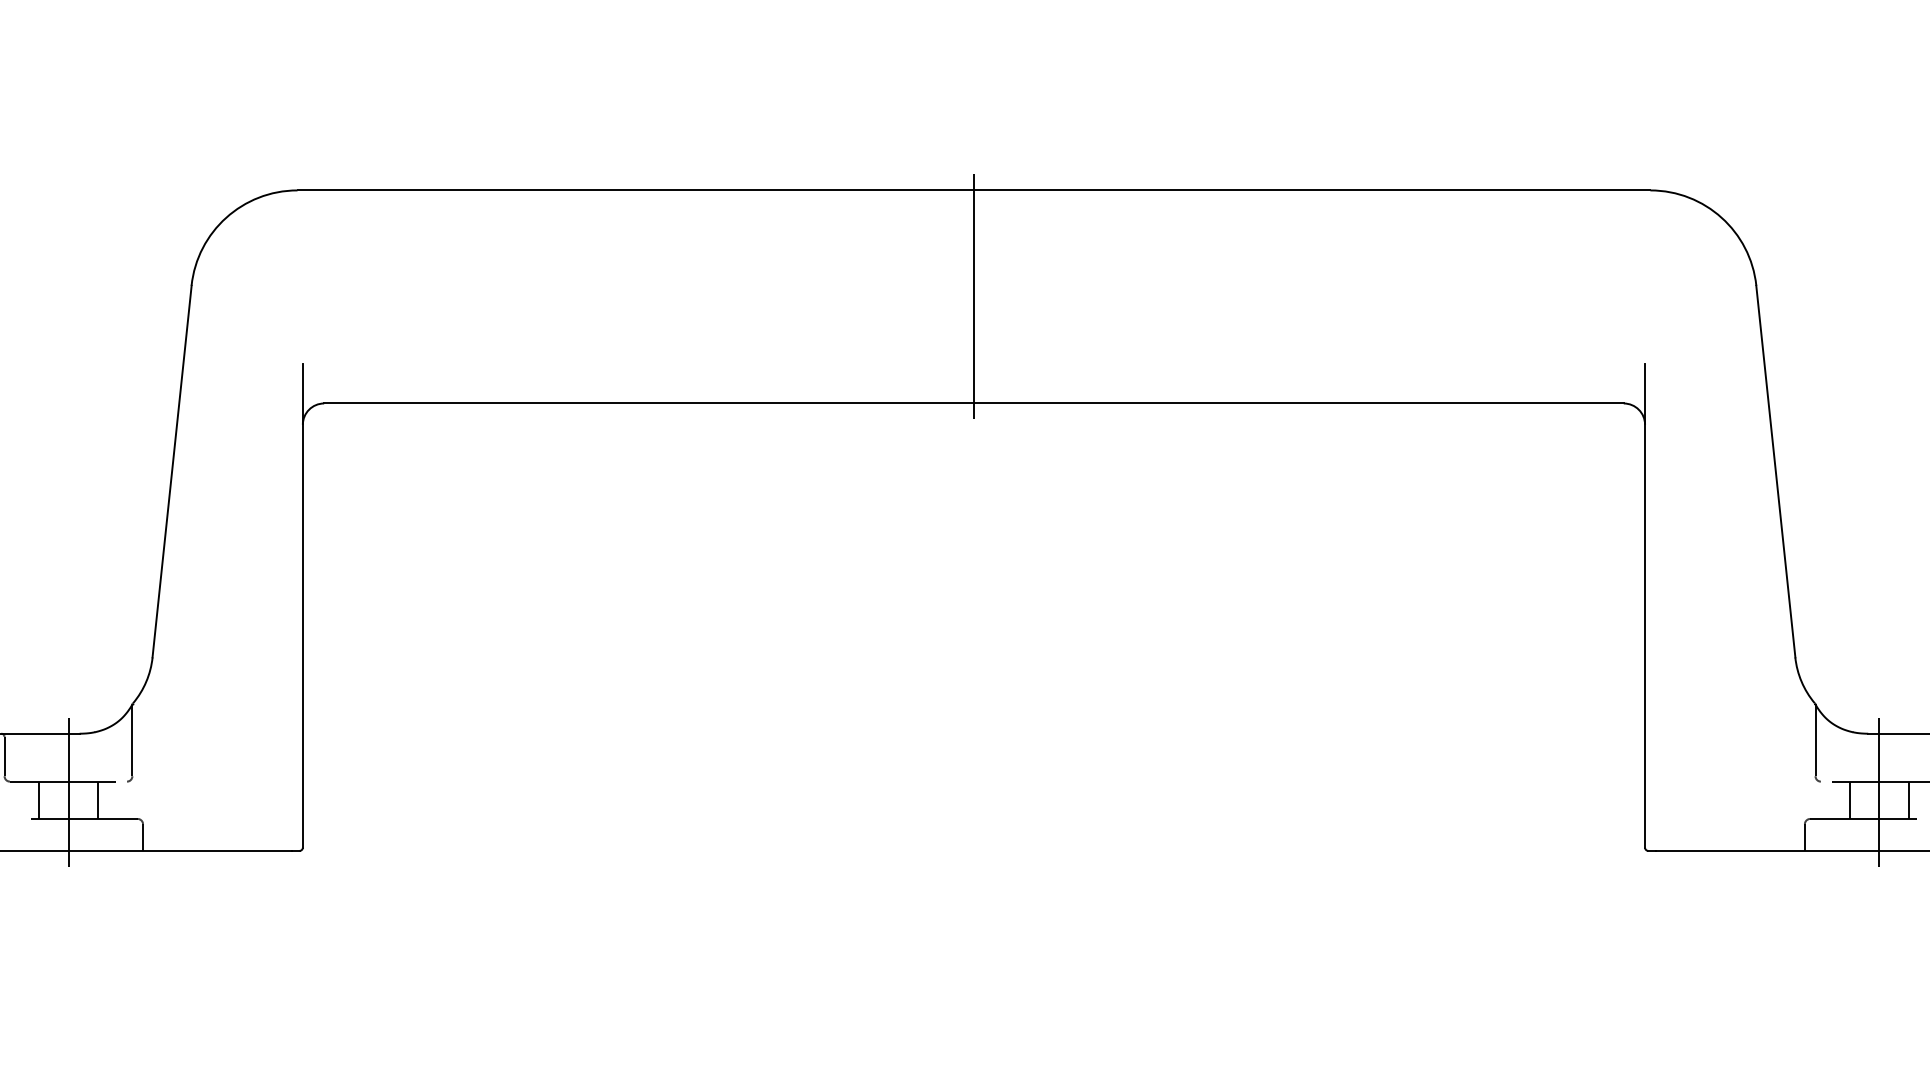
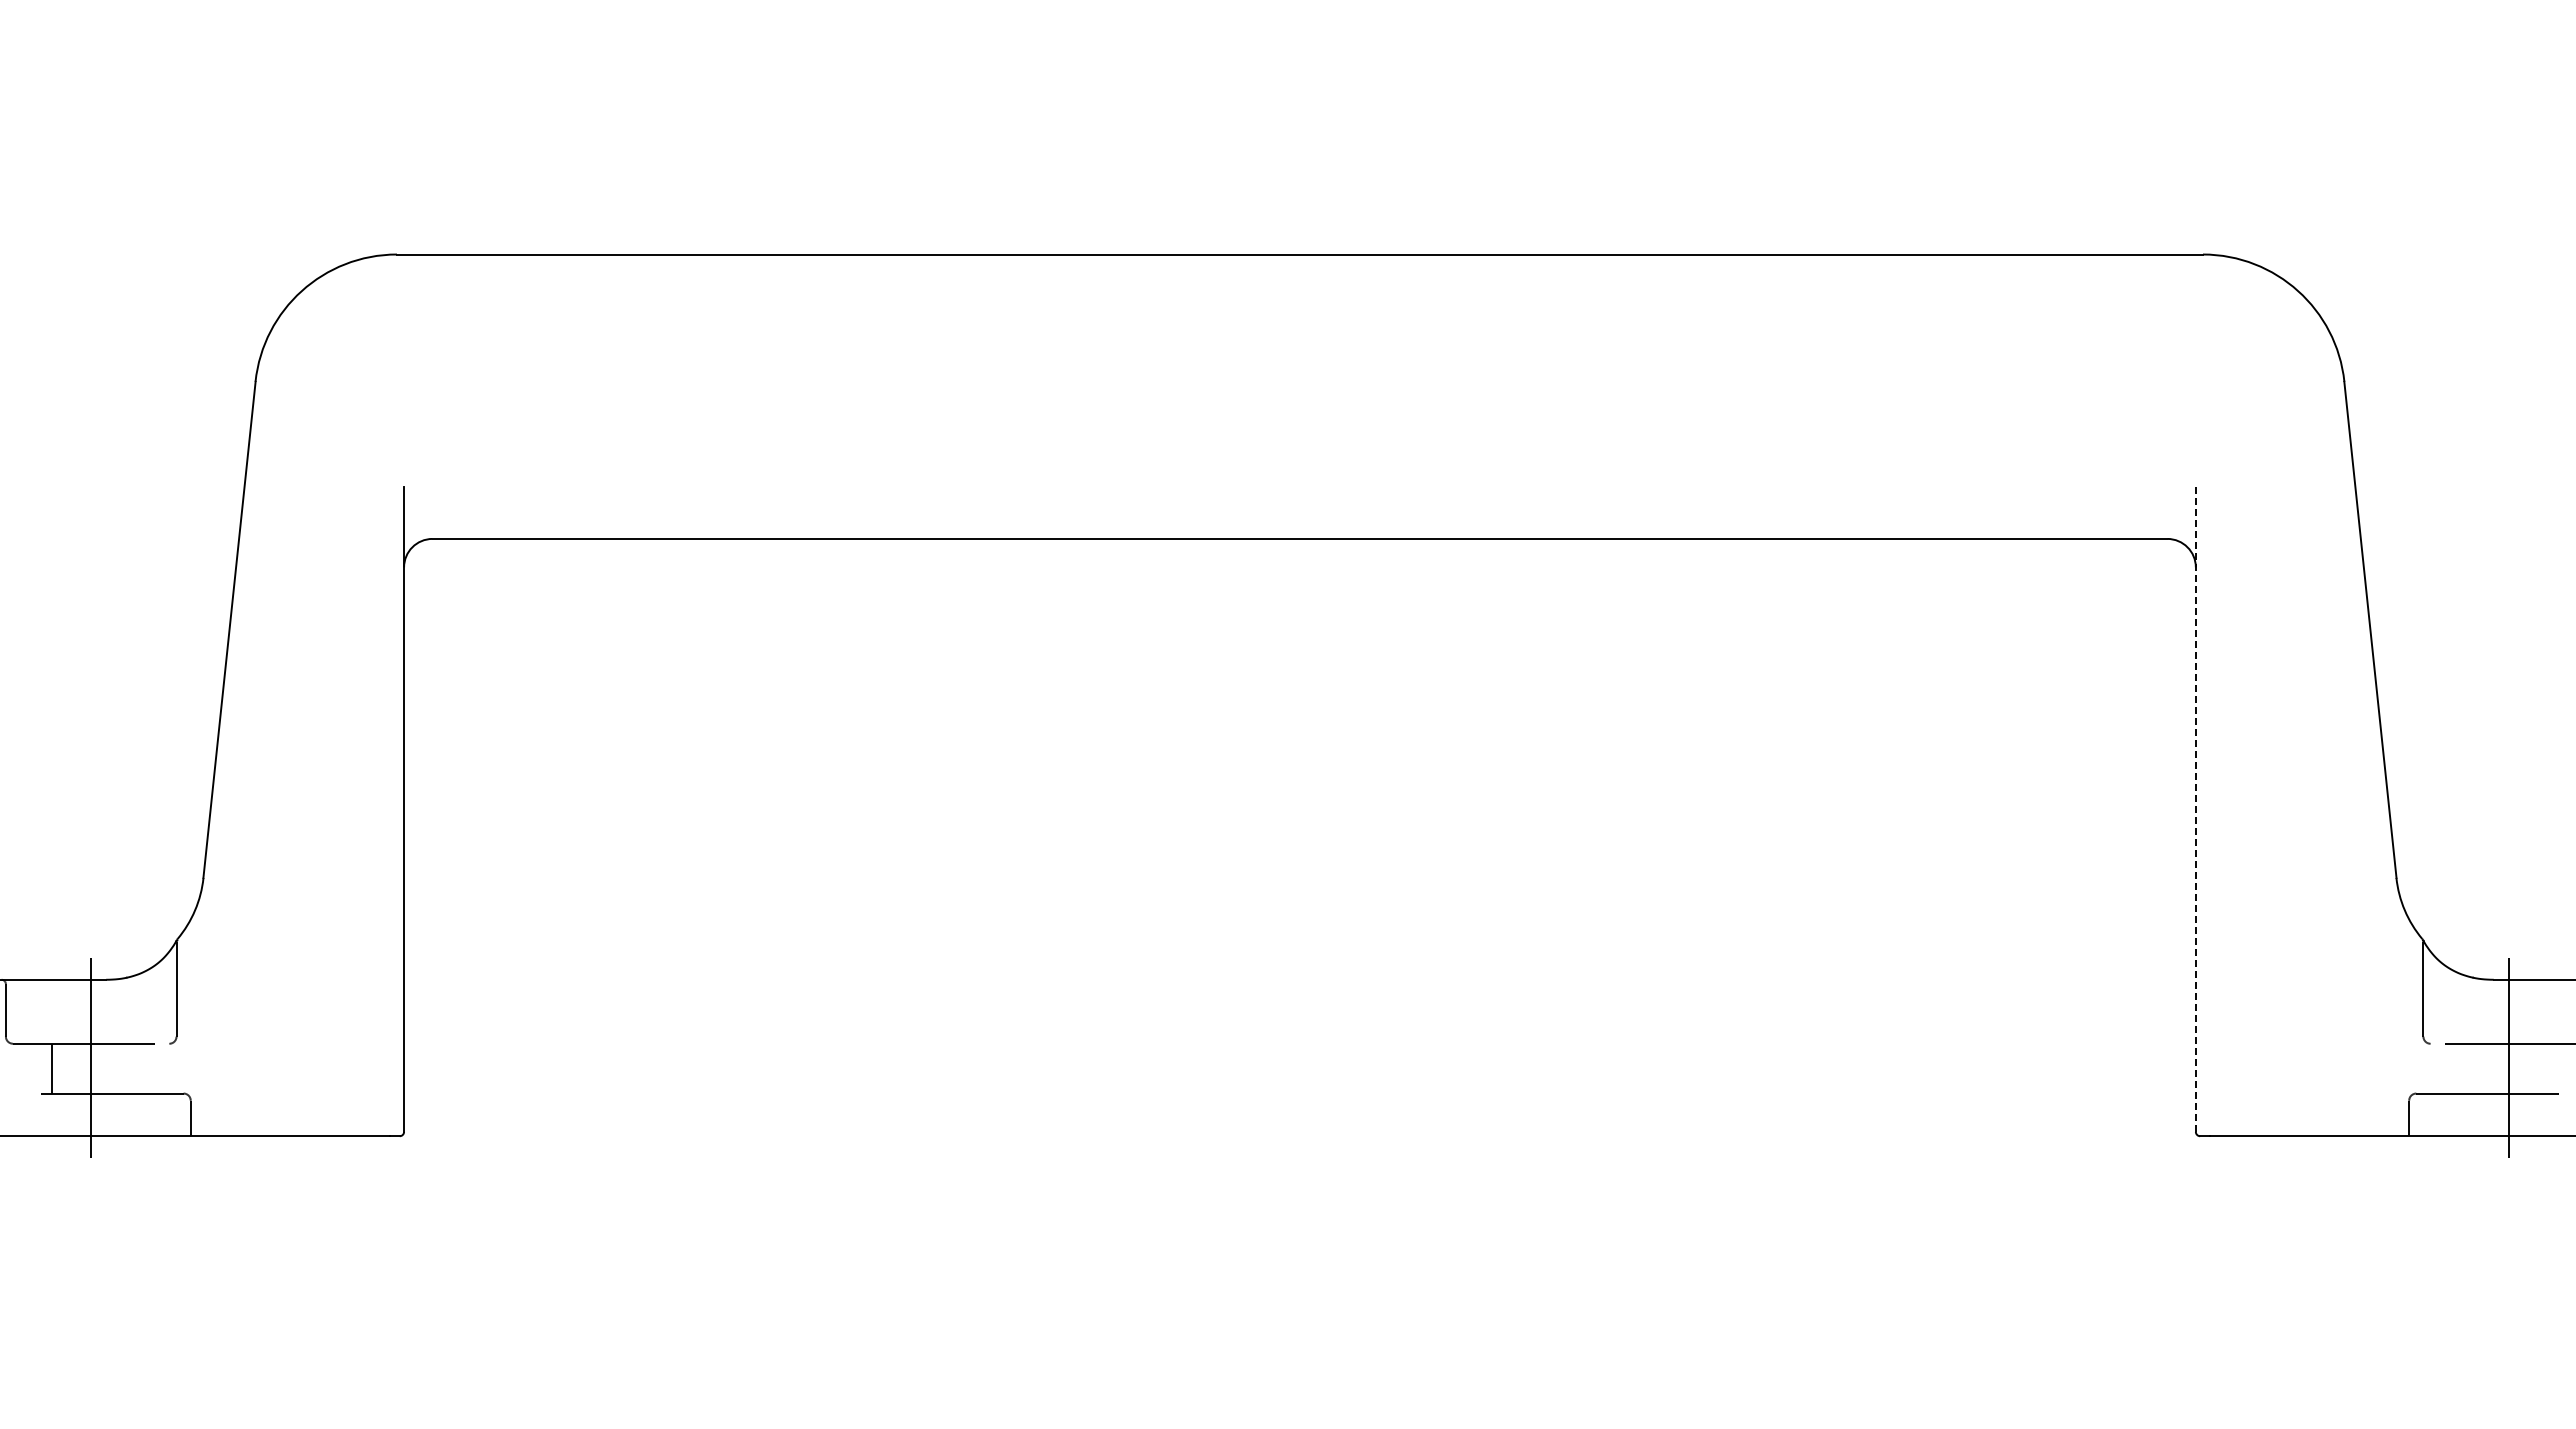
line: (973, 296) -> (1299, 396), removed
line: (1644, 606) -> (2195, 809), solid -> dashed
line: (97, 800) -> (130, 1068), removed
line: (1850, 800) -> (2469, 1068), removed
line: (1908, 800) -> (2547, 1068), removed

